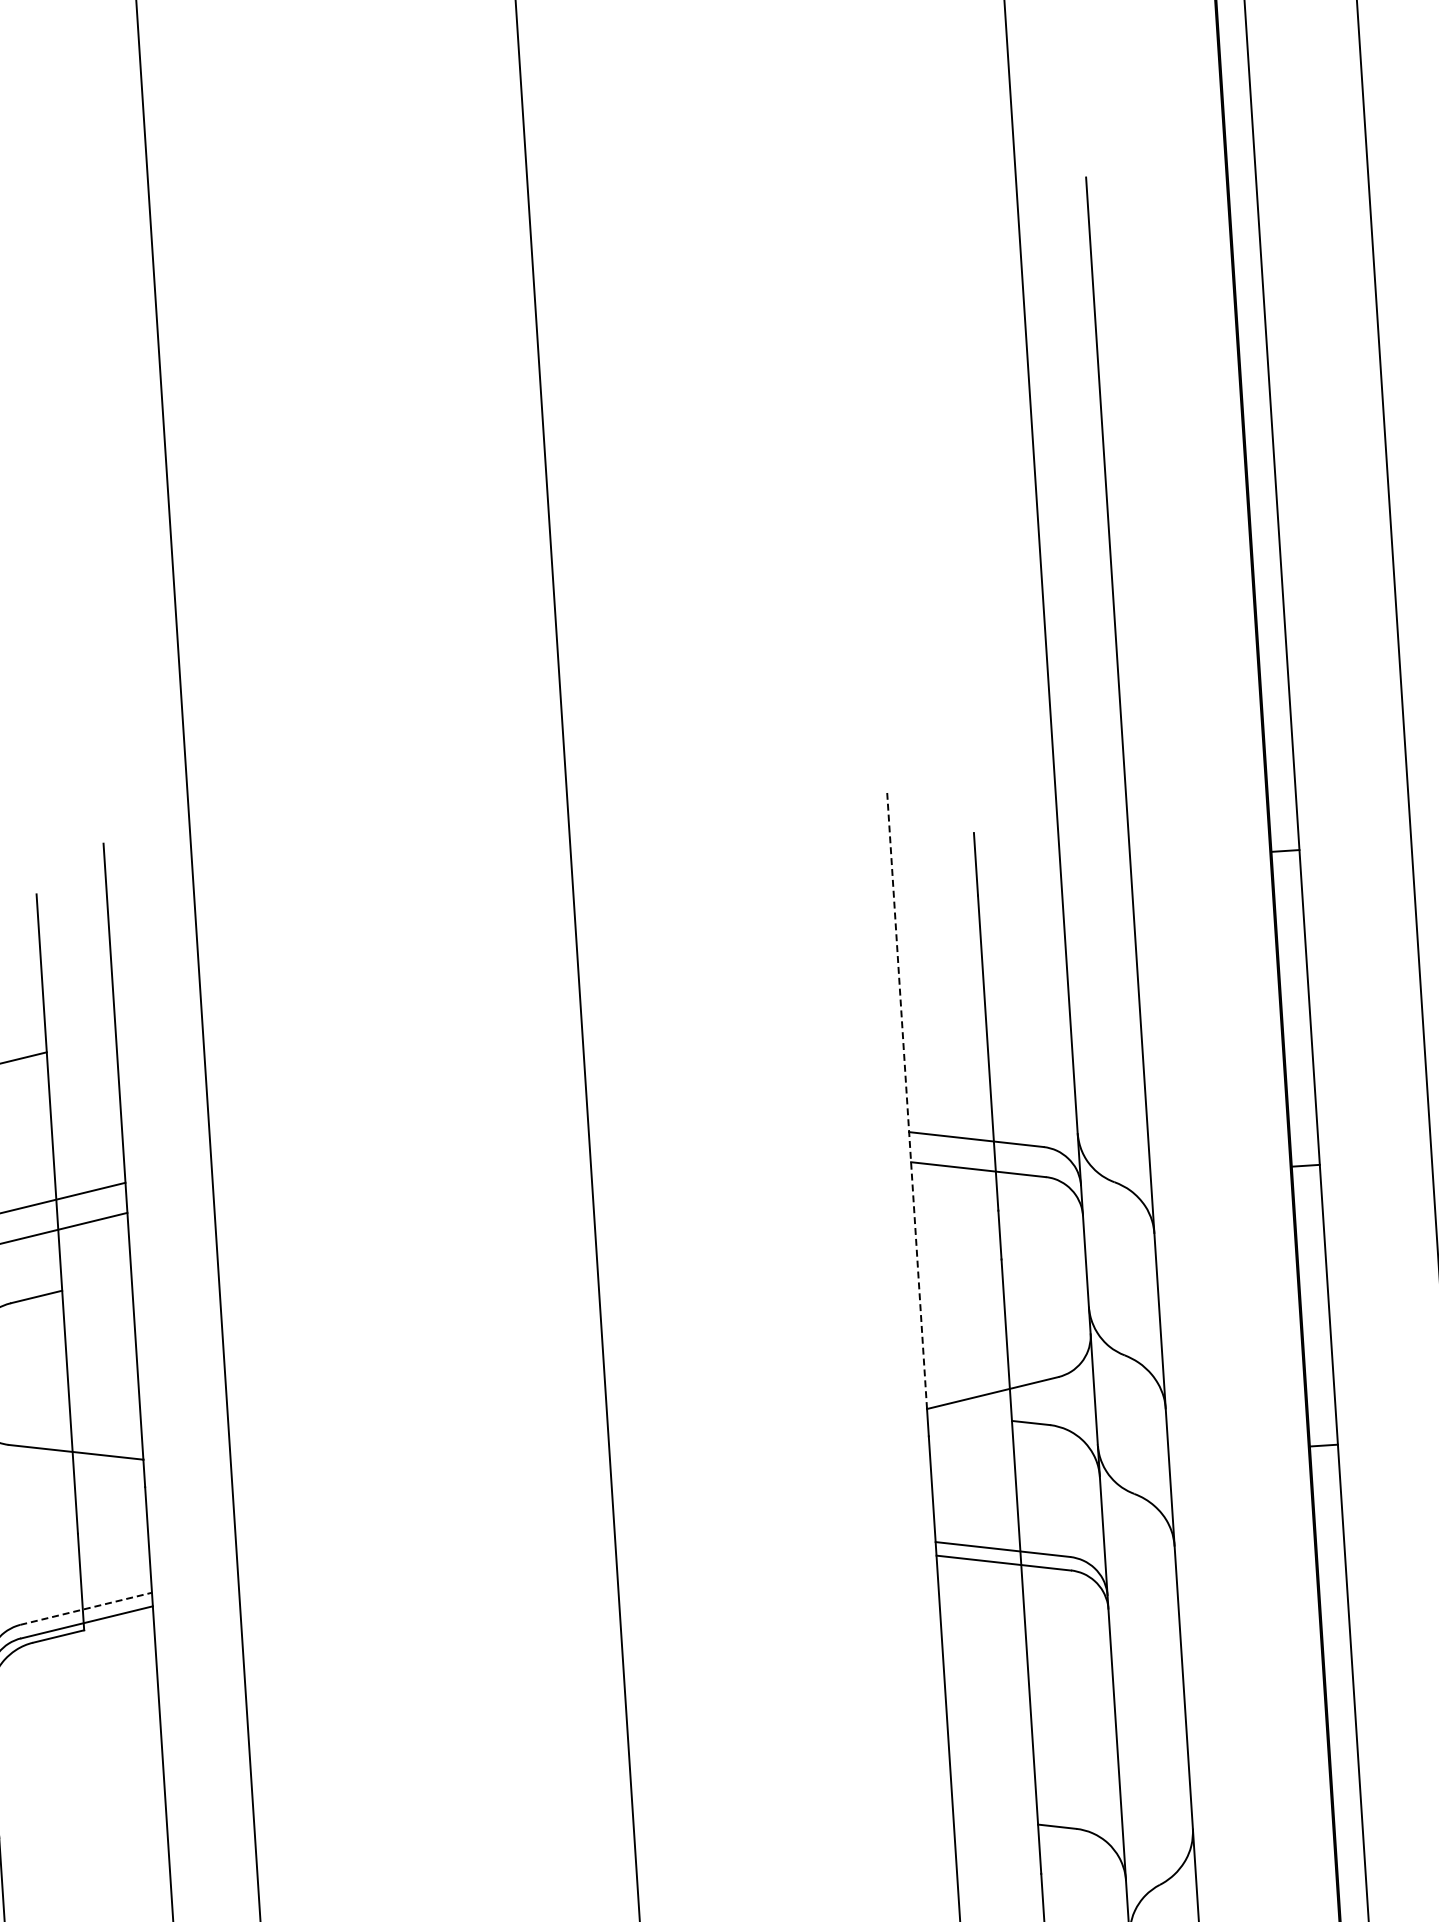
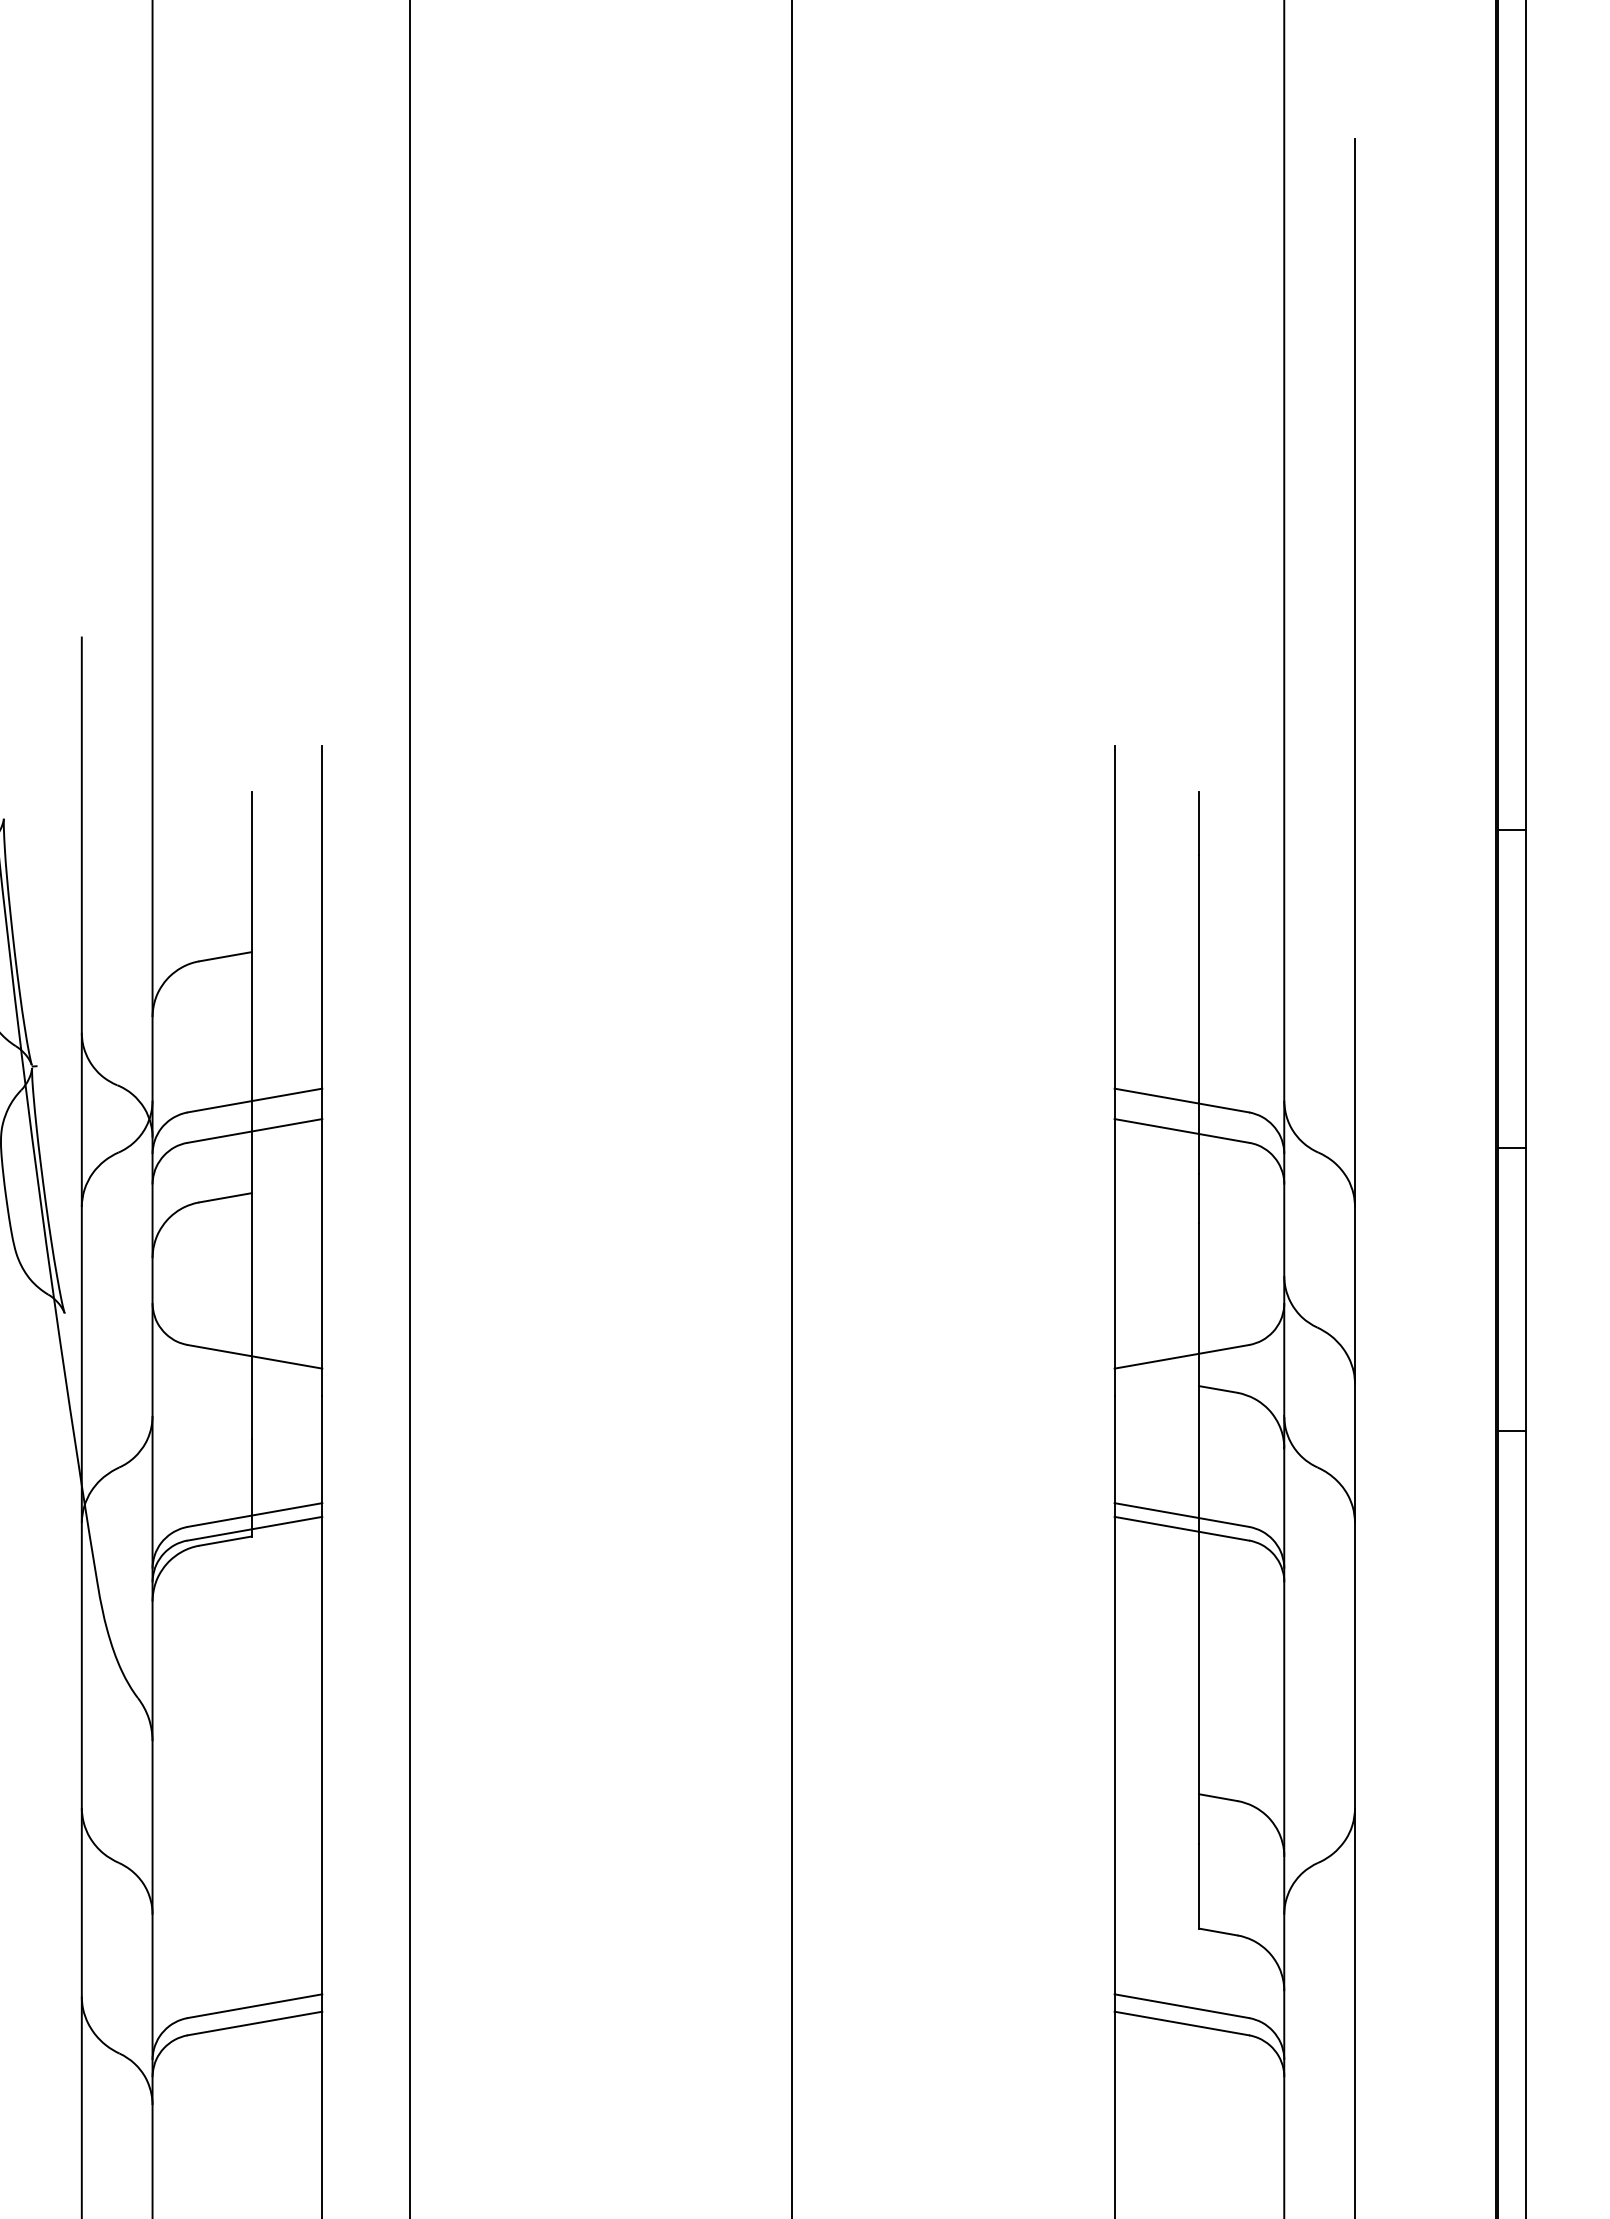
line: (906, 1100) -> (1114, 1056), dashed -> solid
line: (86, 1608) -> (255, 1514), dashed -> solid

